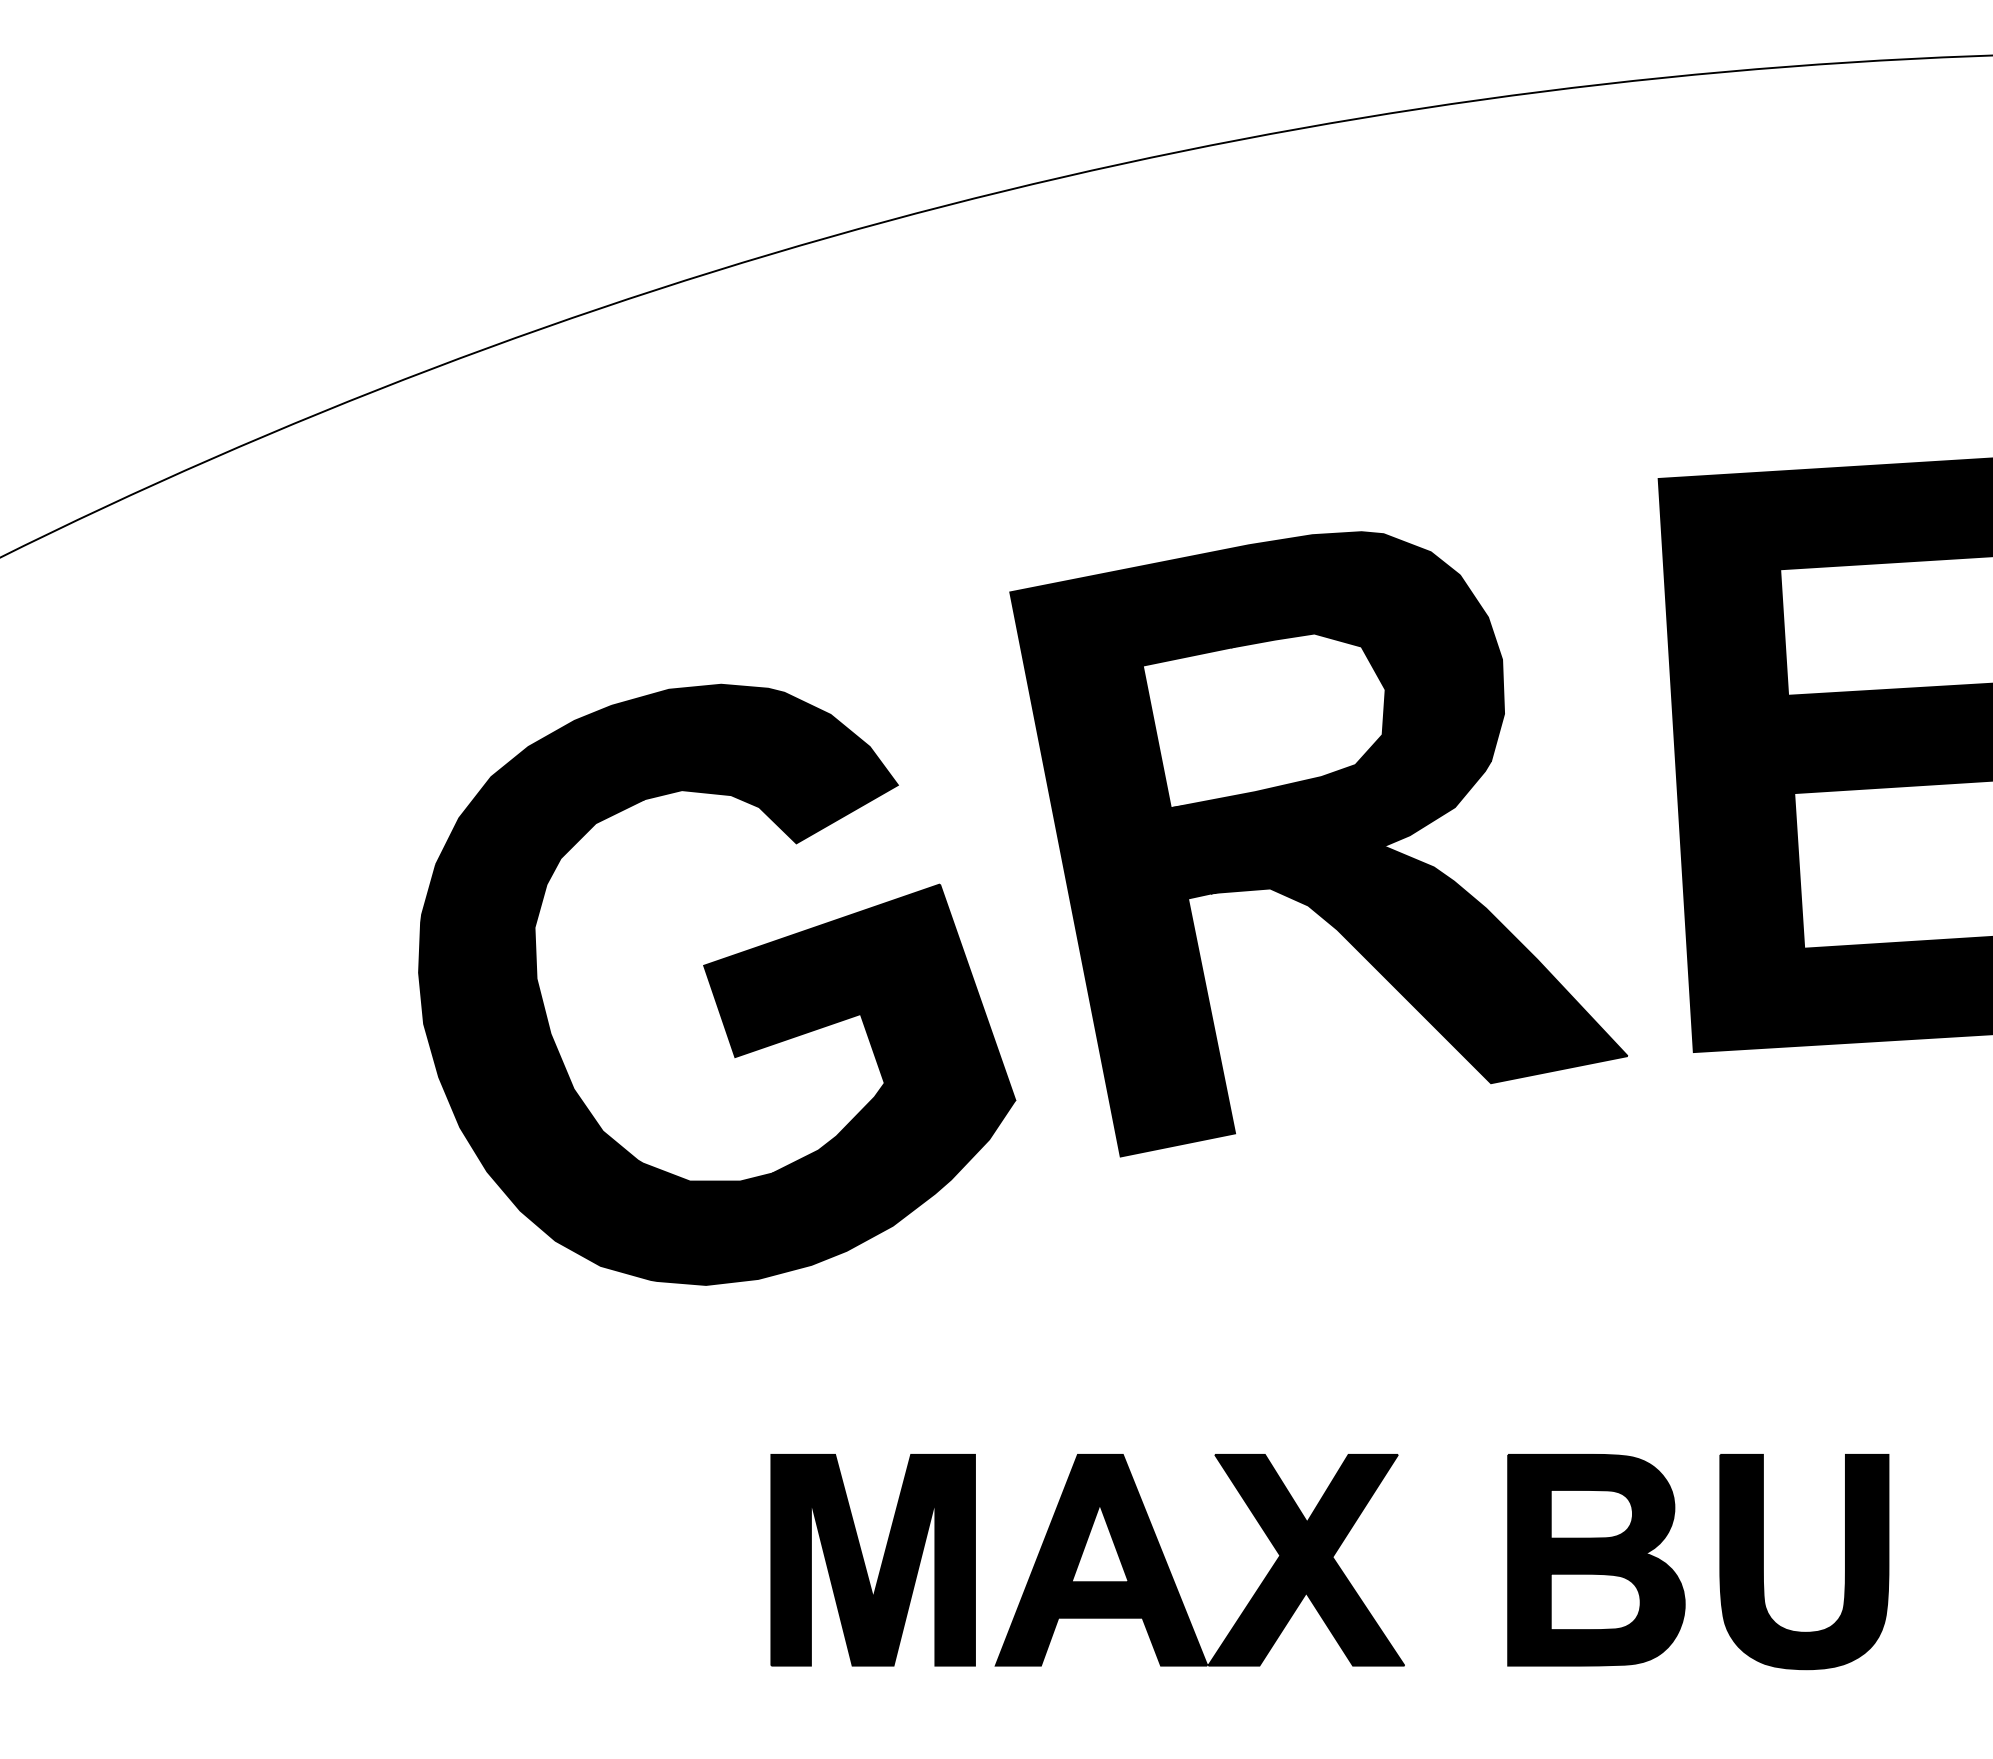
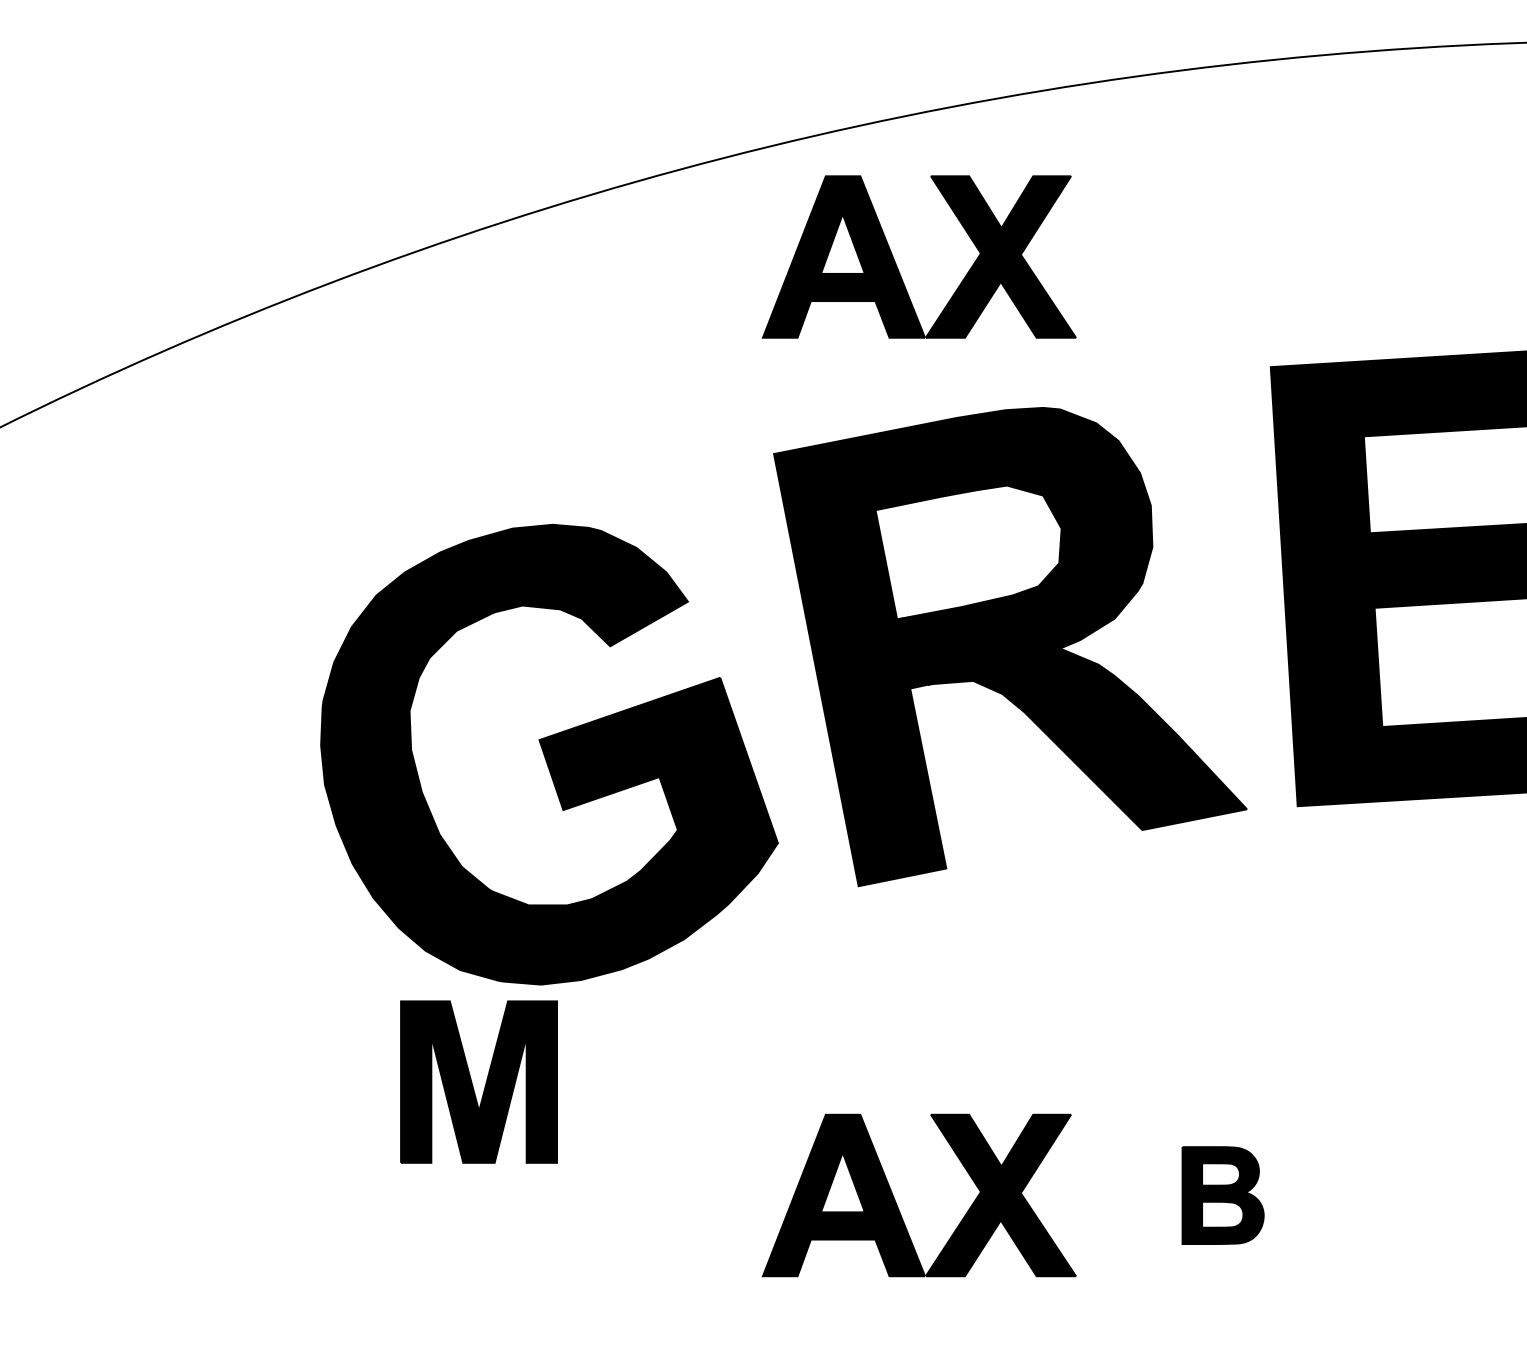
part: (1170, 345) -> (896, 264), added
part: (864, 1560) -> (472, 1082), moved
part: (1596, 1560) -> (1223, 1195), size x0.6
part: (1763, 1562) -> (1351, 1197), removed

